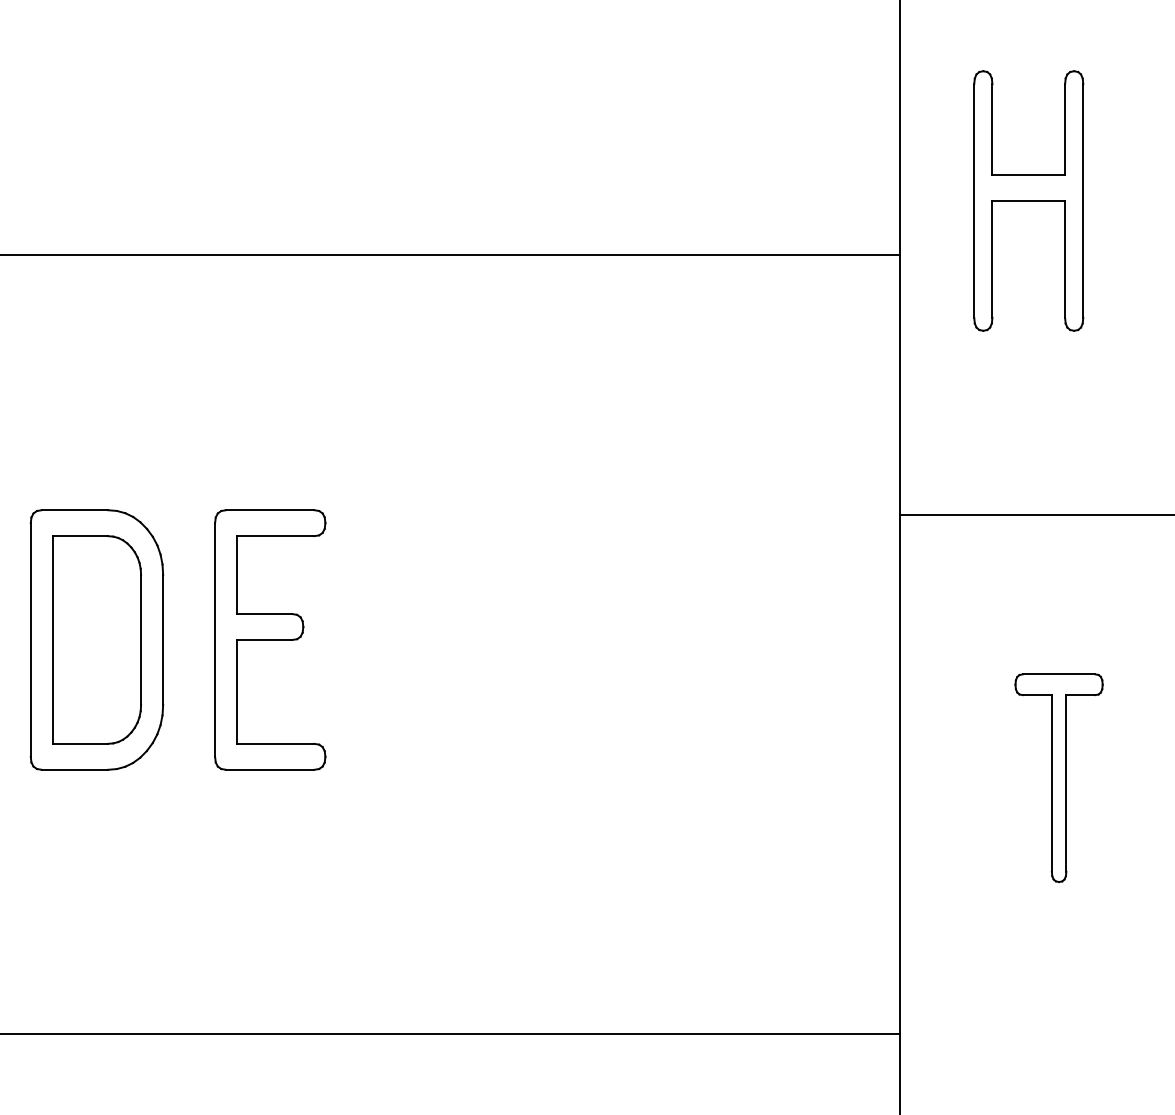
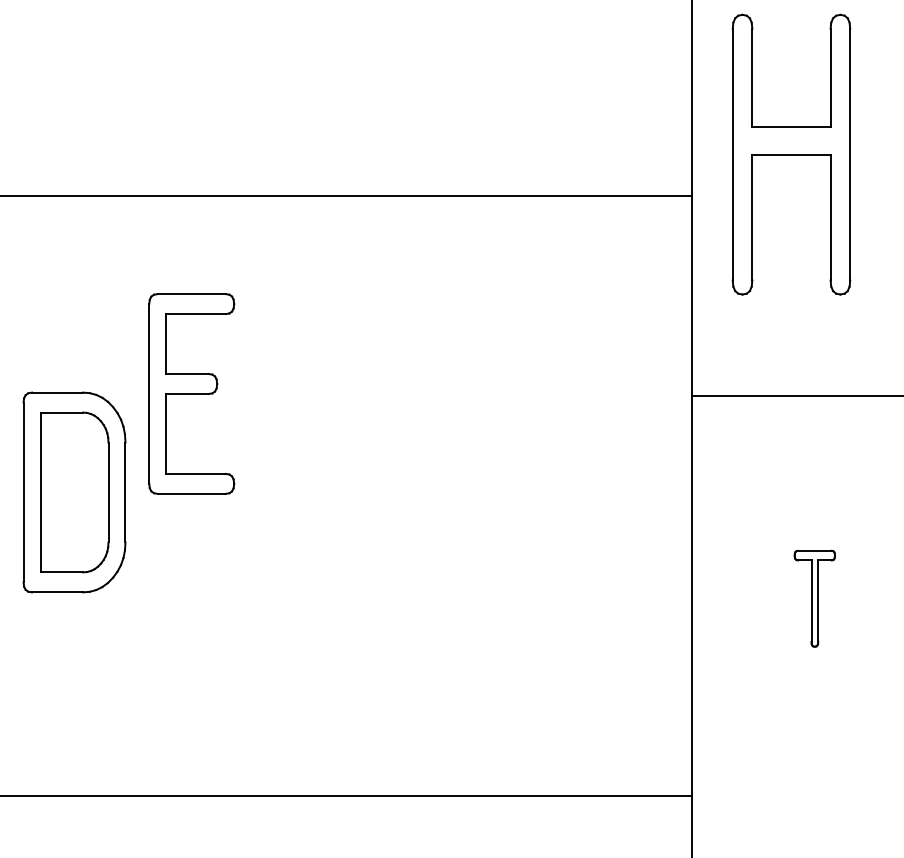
part: (1028, 200) -> (791, 154), size x1.4
part: (270, 639) -> (191, 393), moved
part: (1058, 777) -> (814, 598), size x0.6

